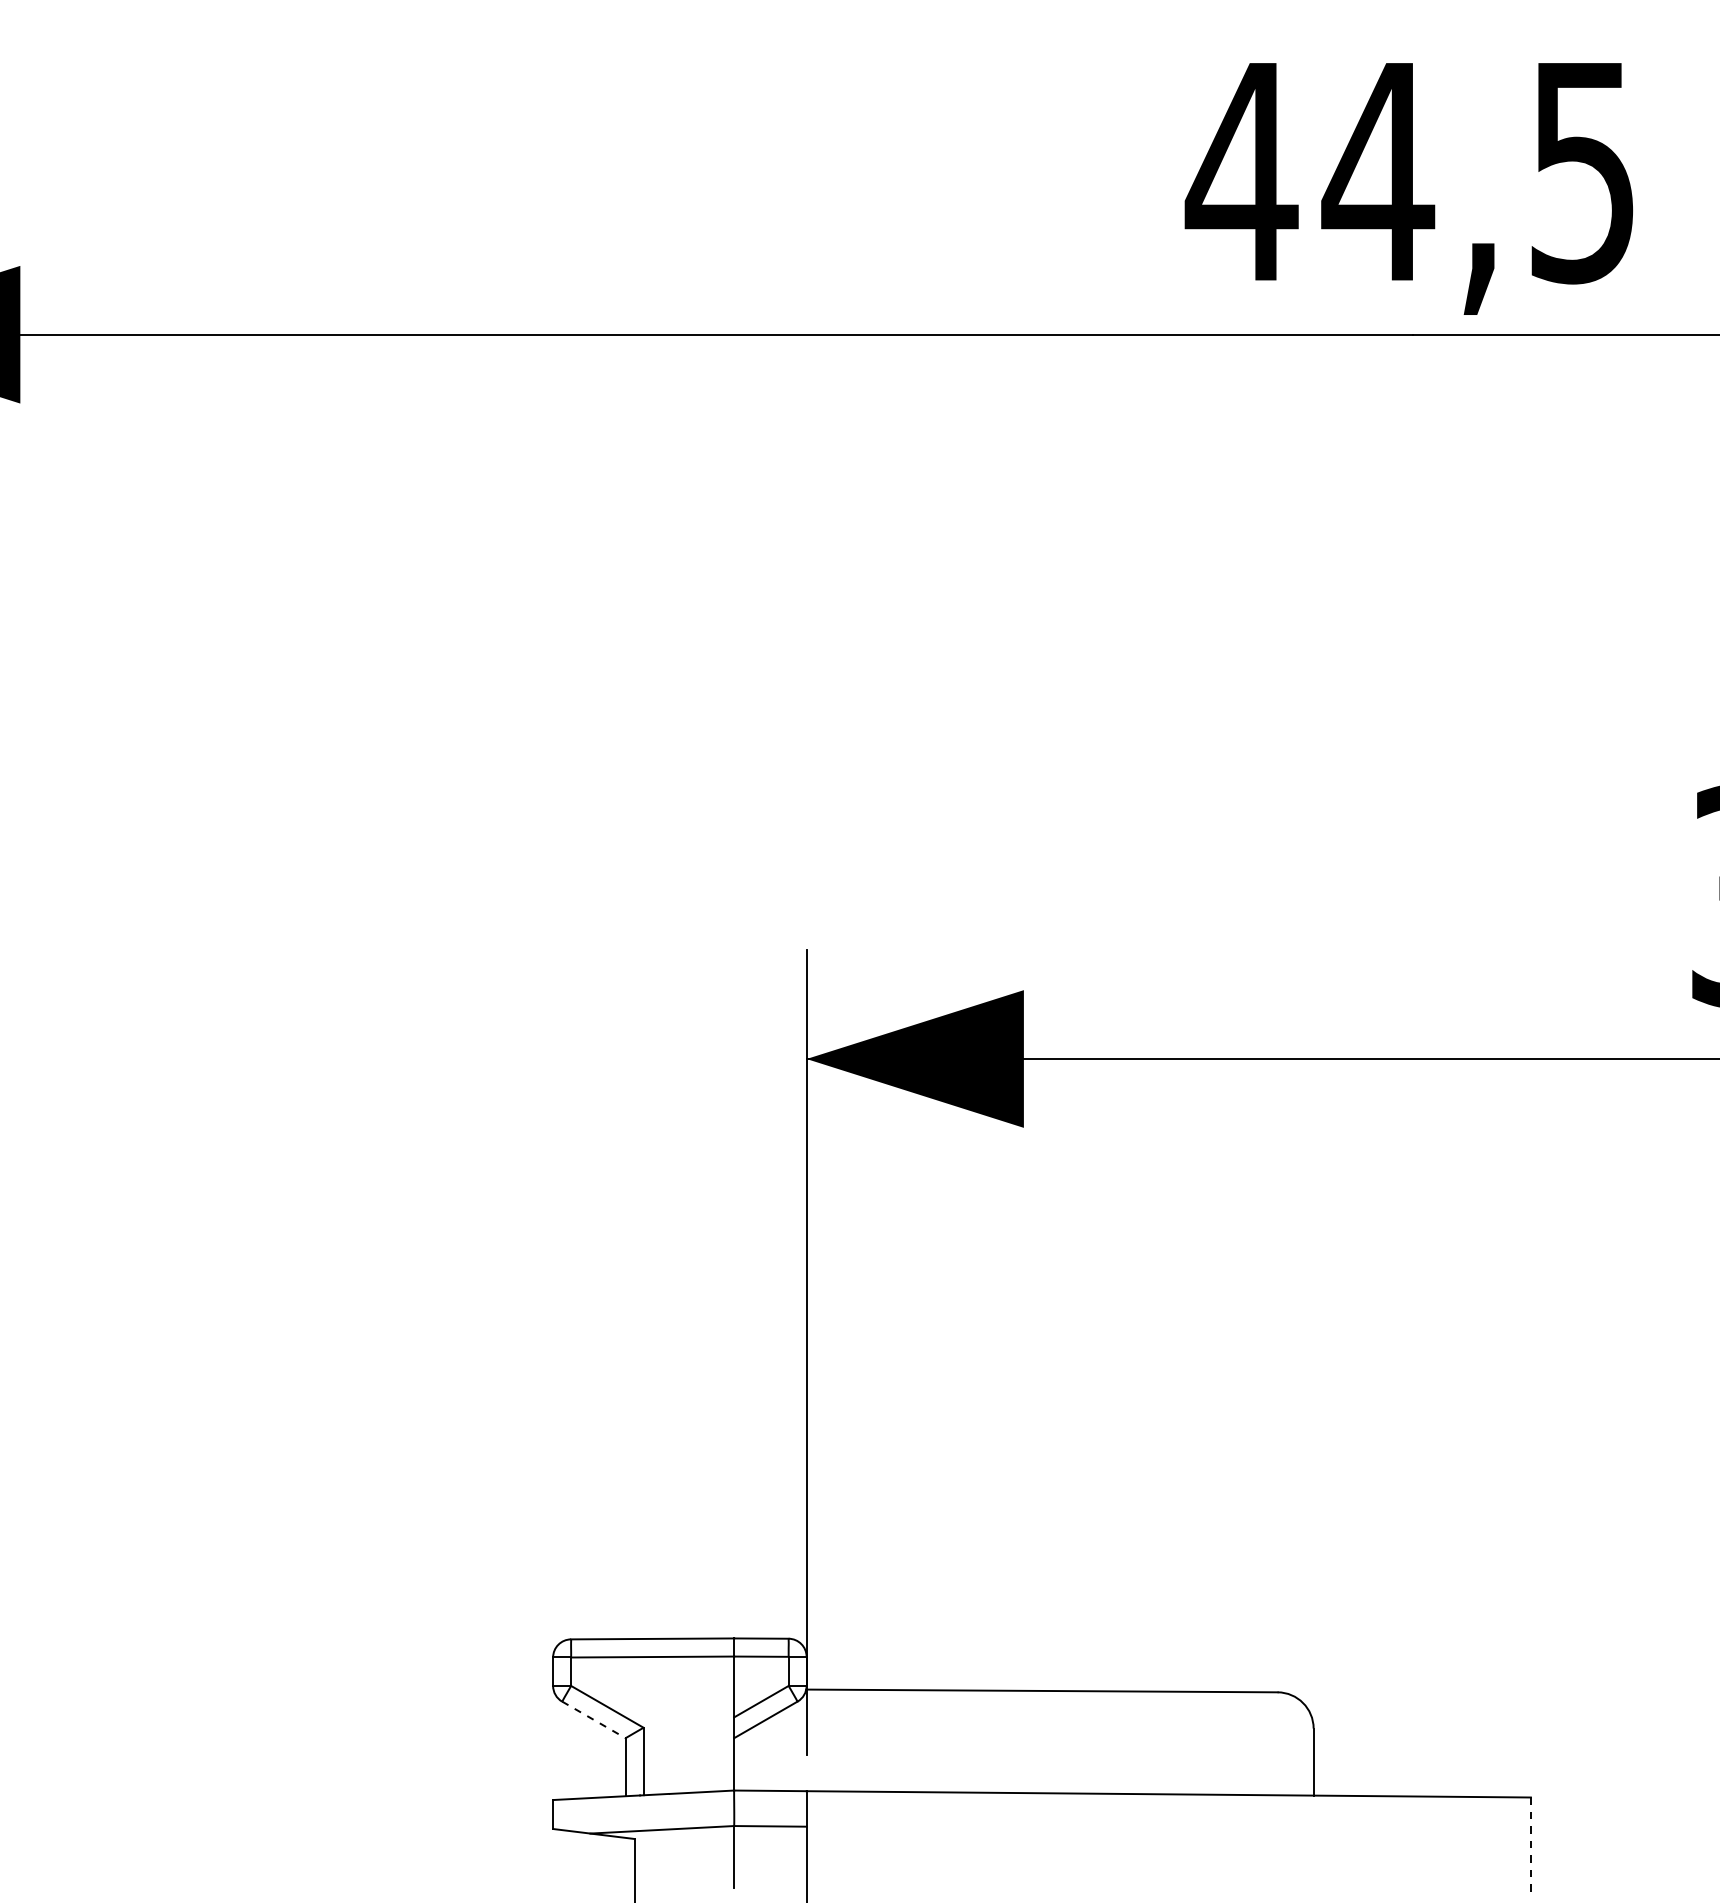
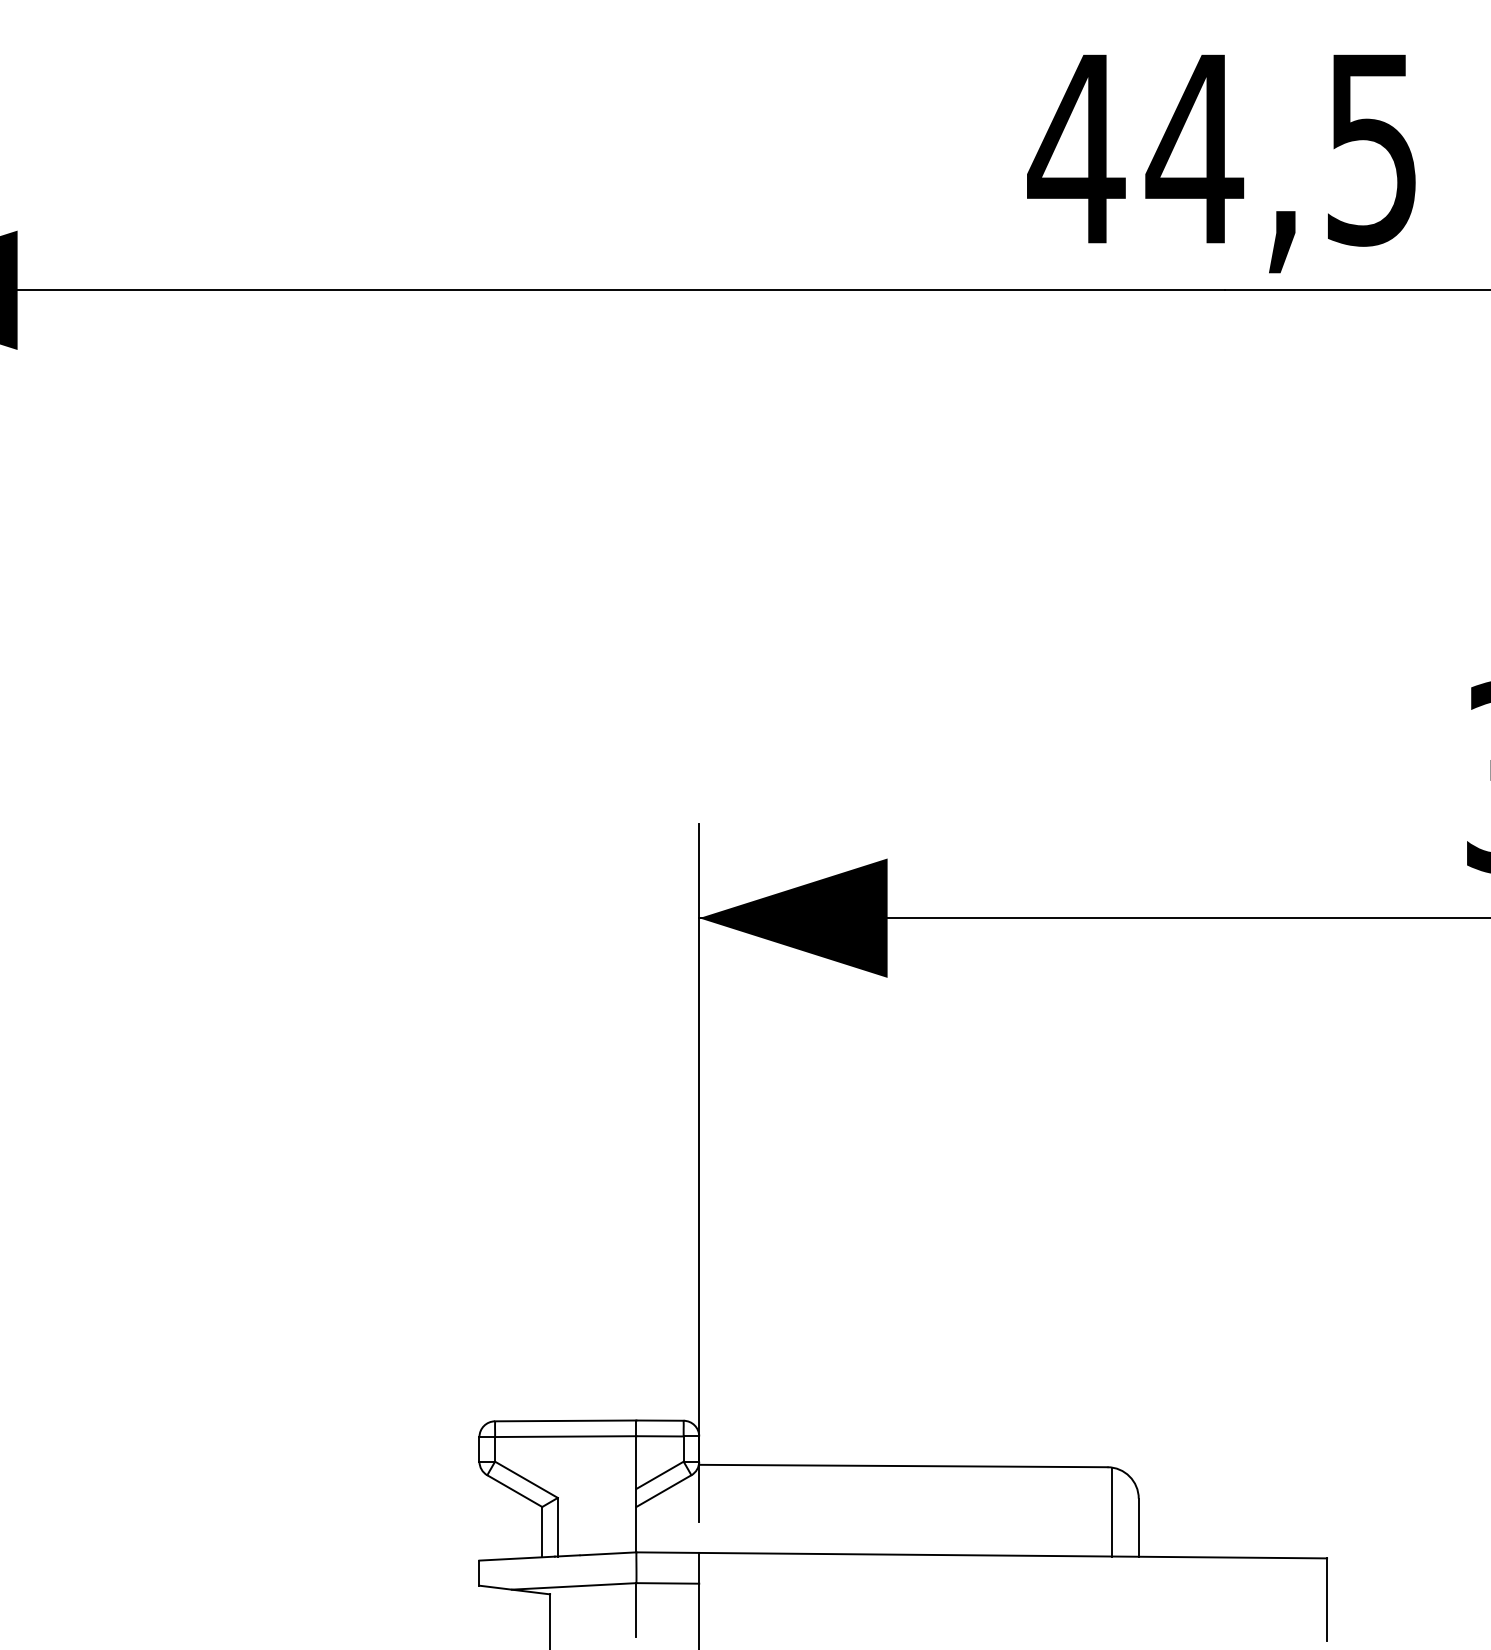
line: (593, 1719) -> (514, 1490), dashed -> solid
line: (1282, 1743) -> (1111, 1511), added
line: (1530, 1845) -> (1326, 1600), dashed -> solid

